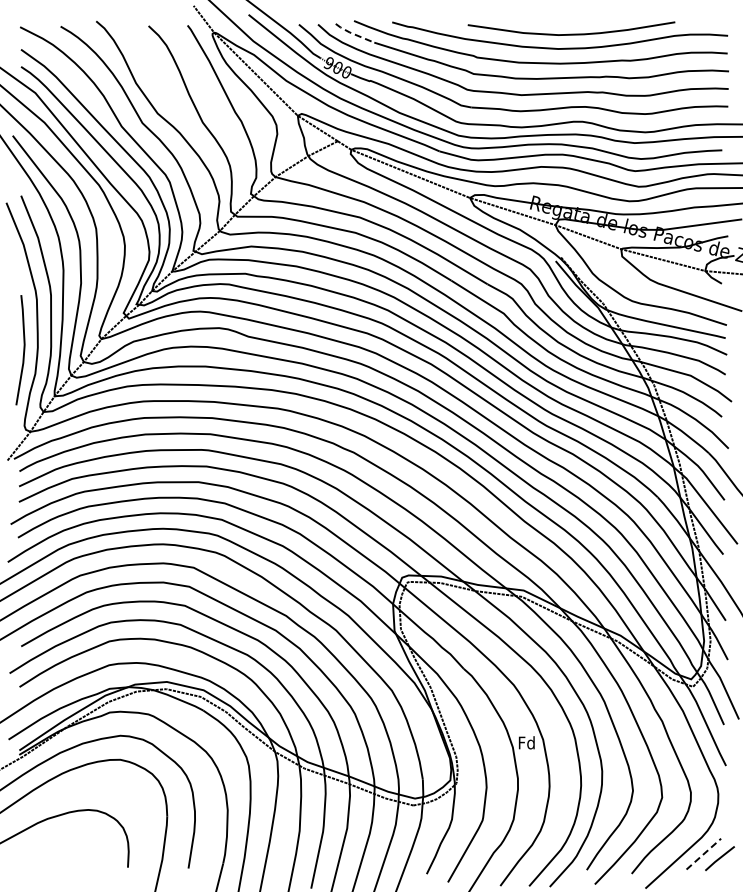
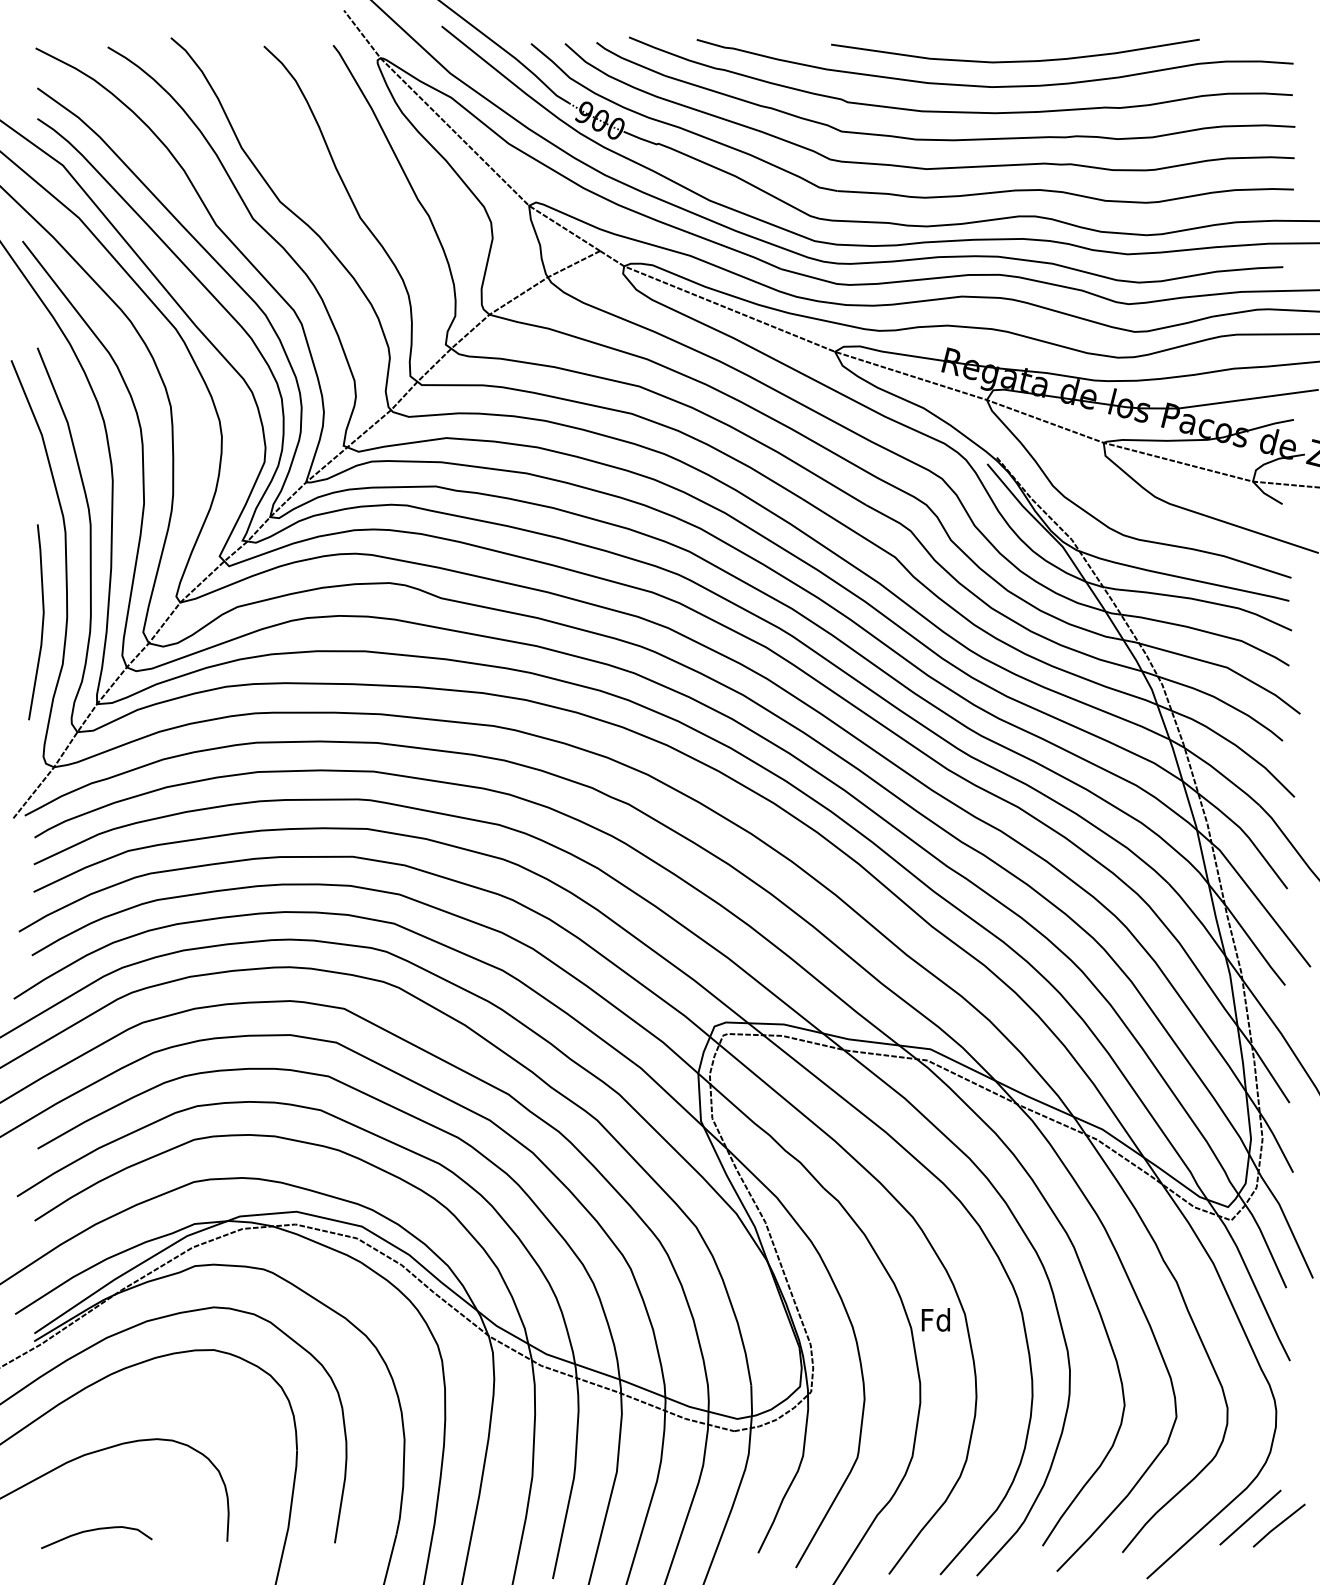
line: (353, 34) -> (628, 61), dashed -> solid
line: (704, 853) -> (1251, 1516), dashed -> solid
curve: (54, 861) -> (96, 1530), added

